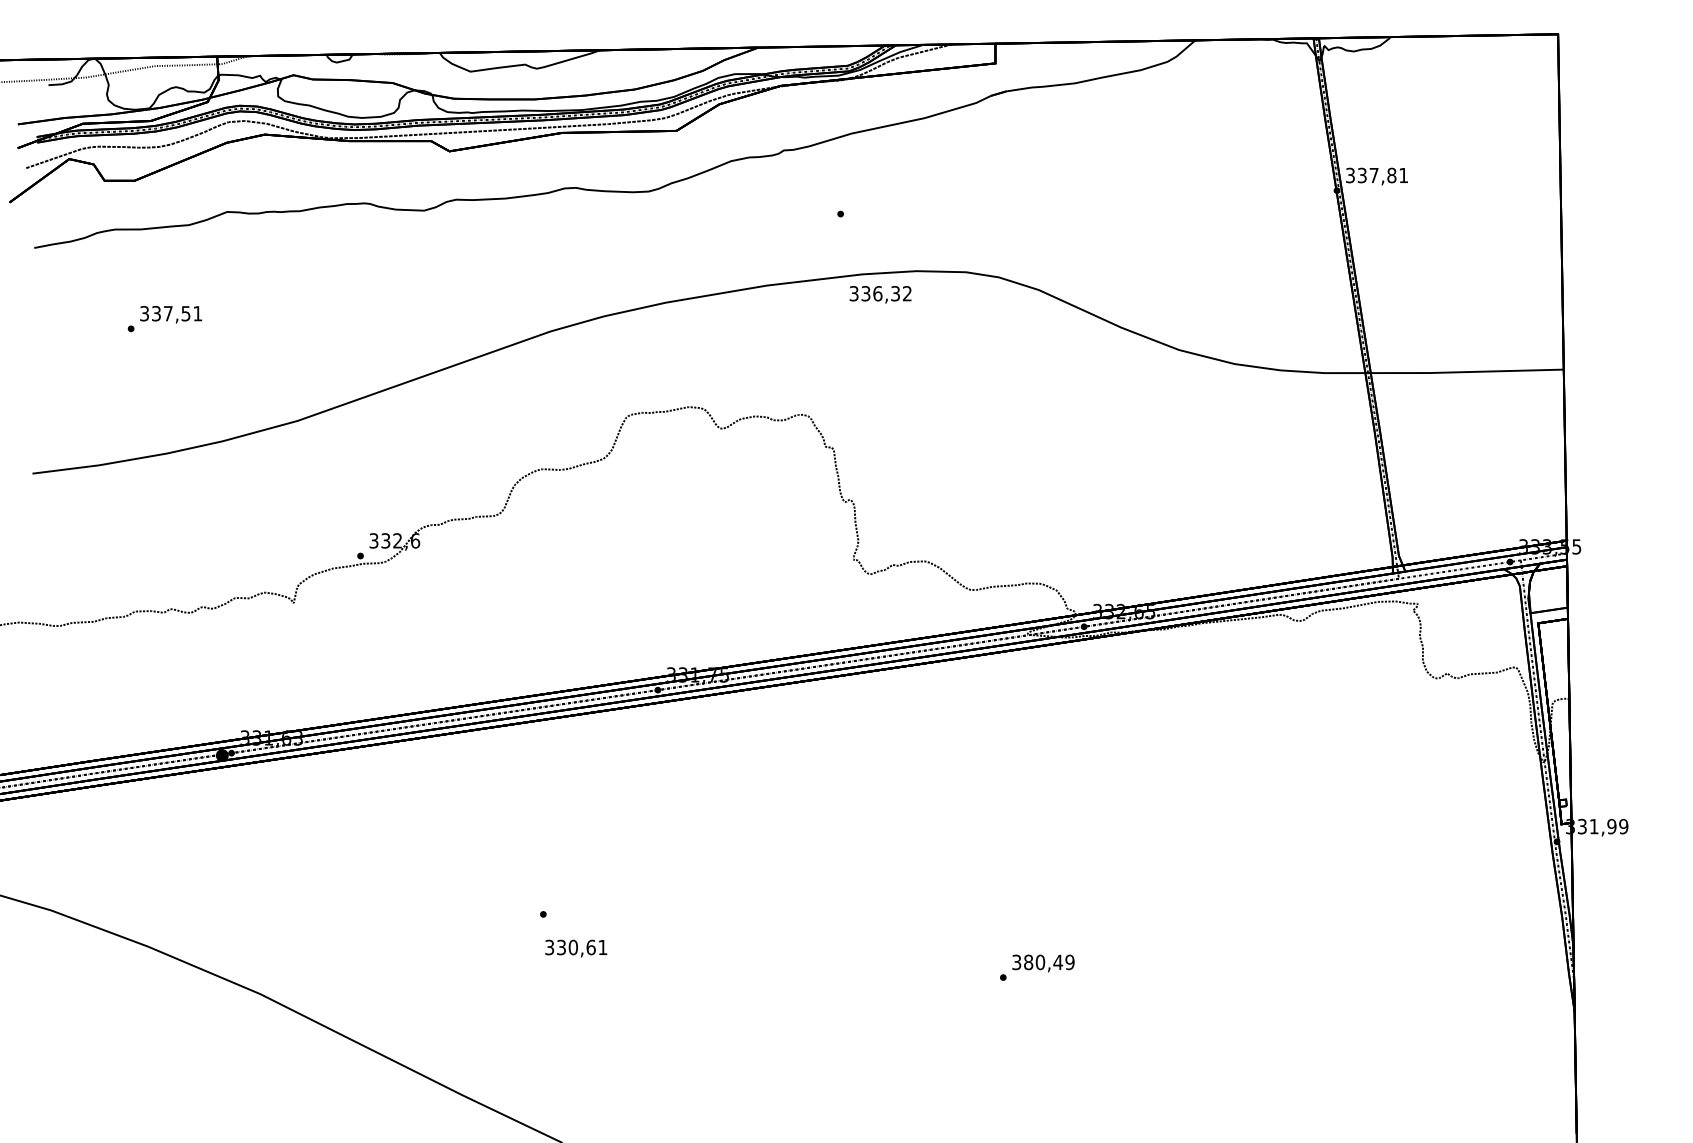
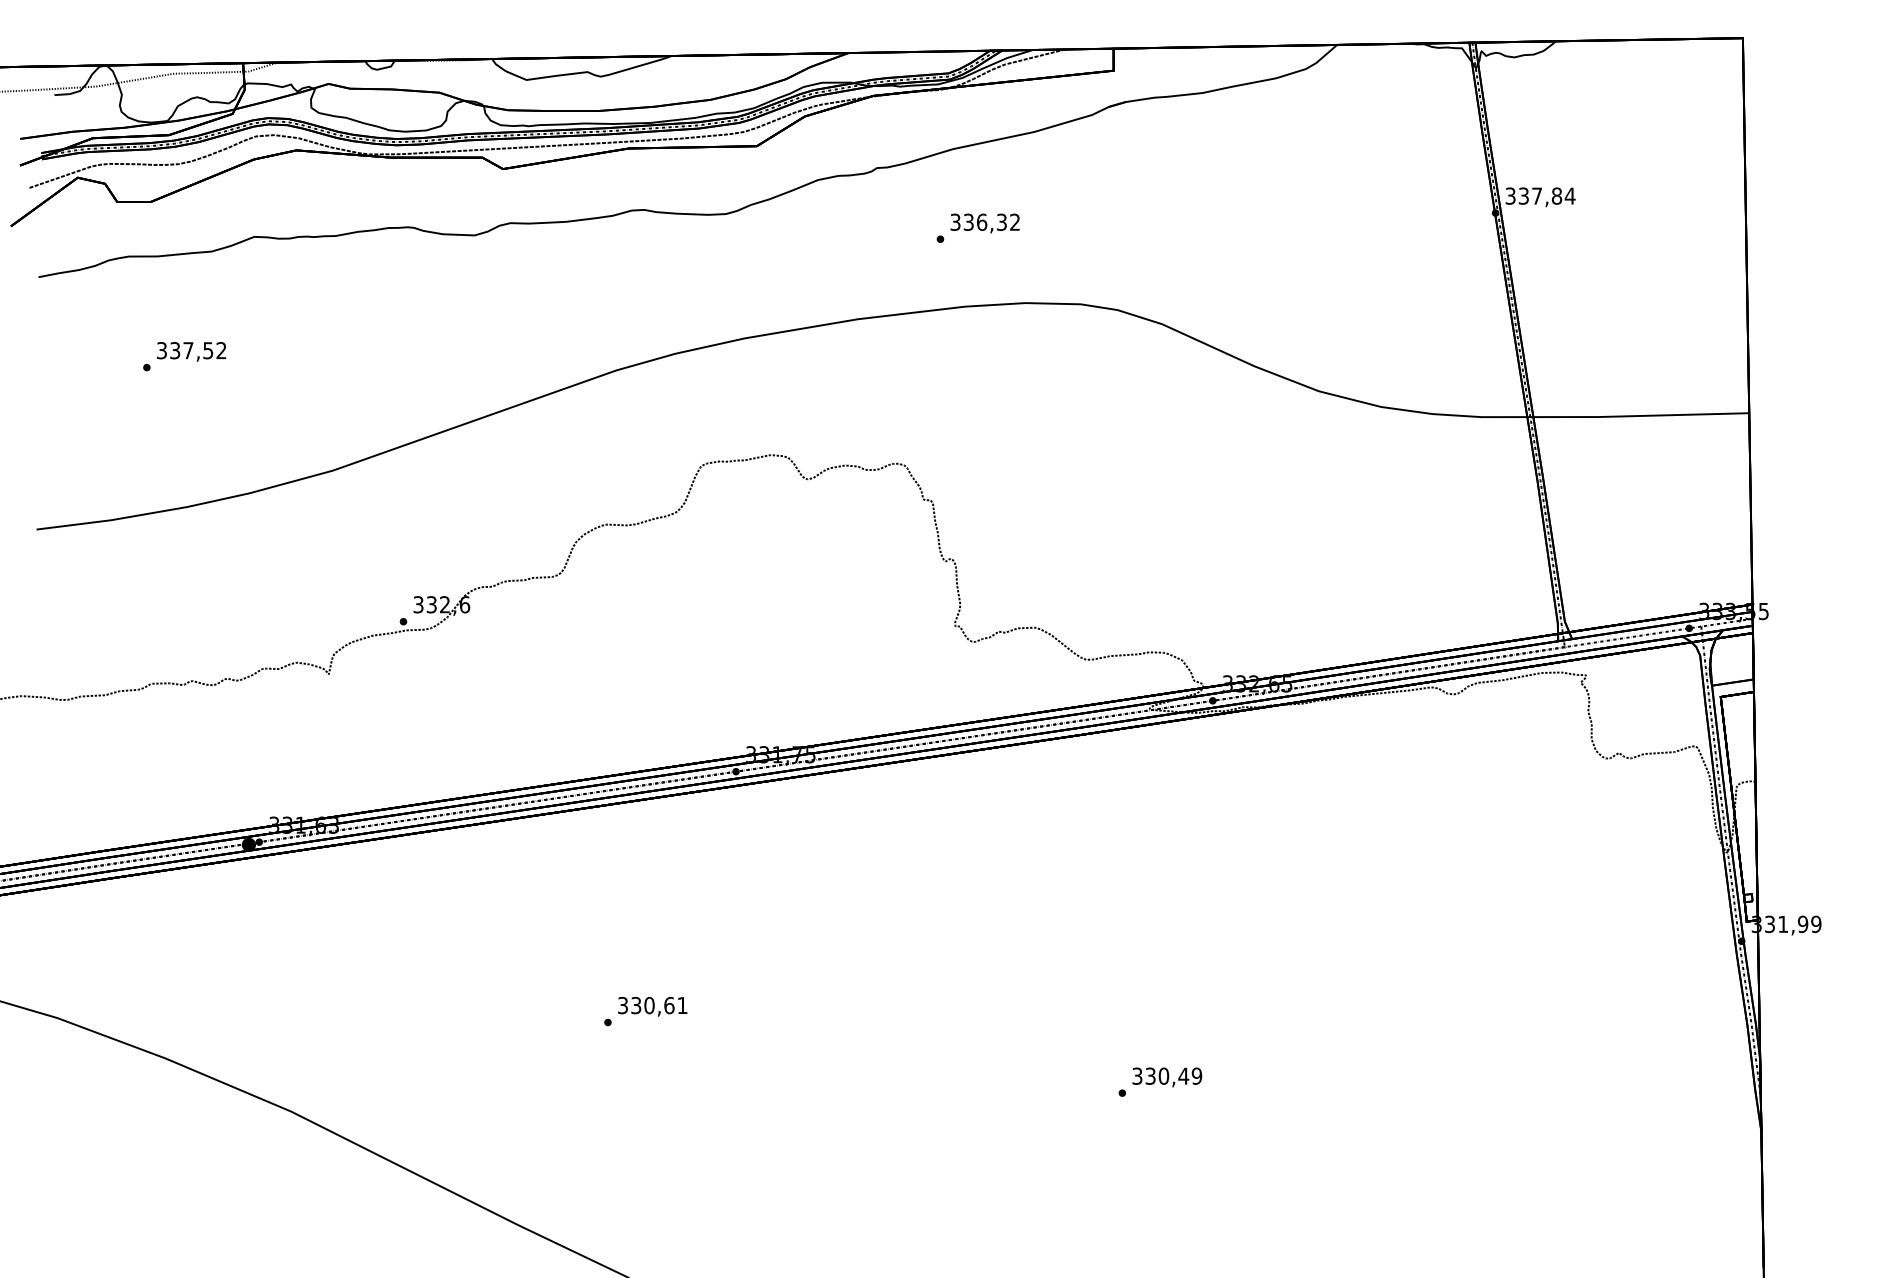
text: (1403, 174) -> (1569, 195), 337,81 -> 337,84
text: (880, 294) -> (984, 223), moved
text: (197, 313) -> (221, 350), 337,51 -> 337,52
text: (576, 948) -> (652, 1006), moved
text: (1028, 961) -> (1150, 1075), 380,49 -> 330,49

